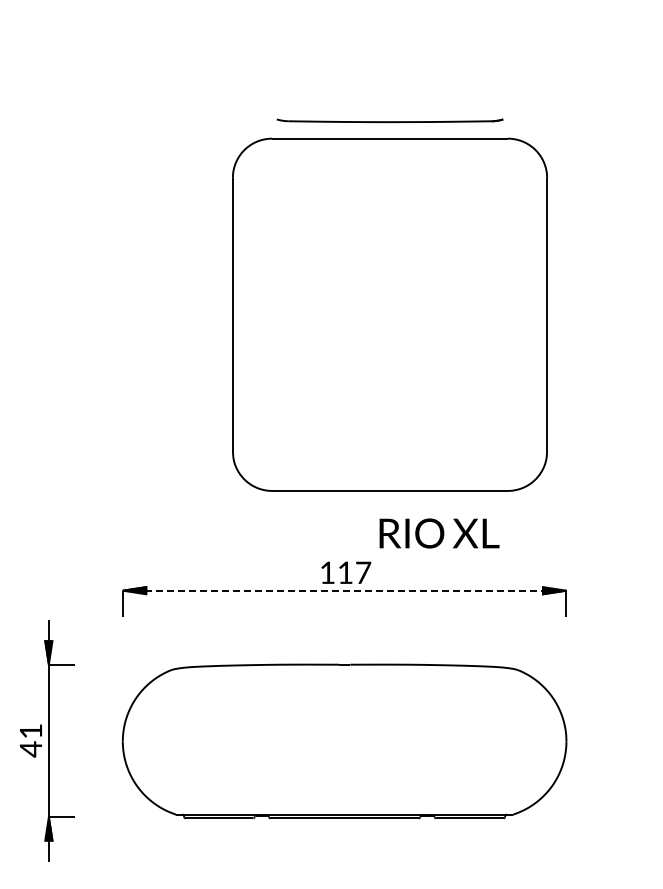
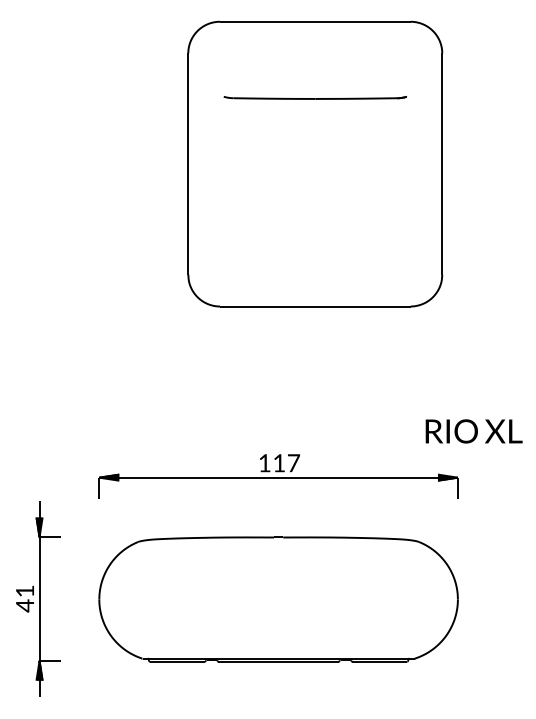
part: (389, 314) -> (314, 163), moved
text: (439, 533) -> (474, 431), moved
line: (344, 590) -> (278, 477), dashed -> solid

